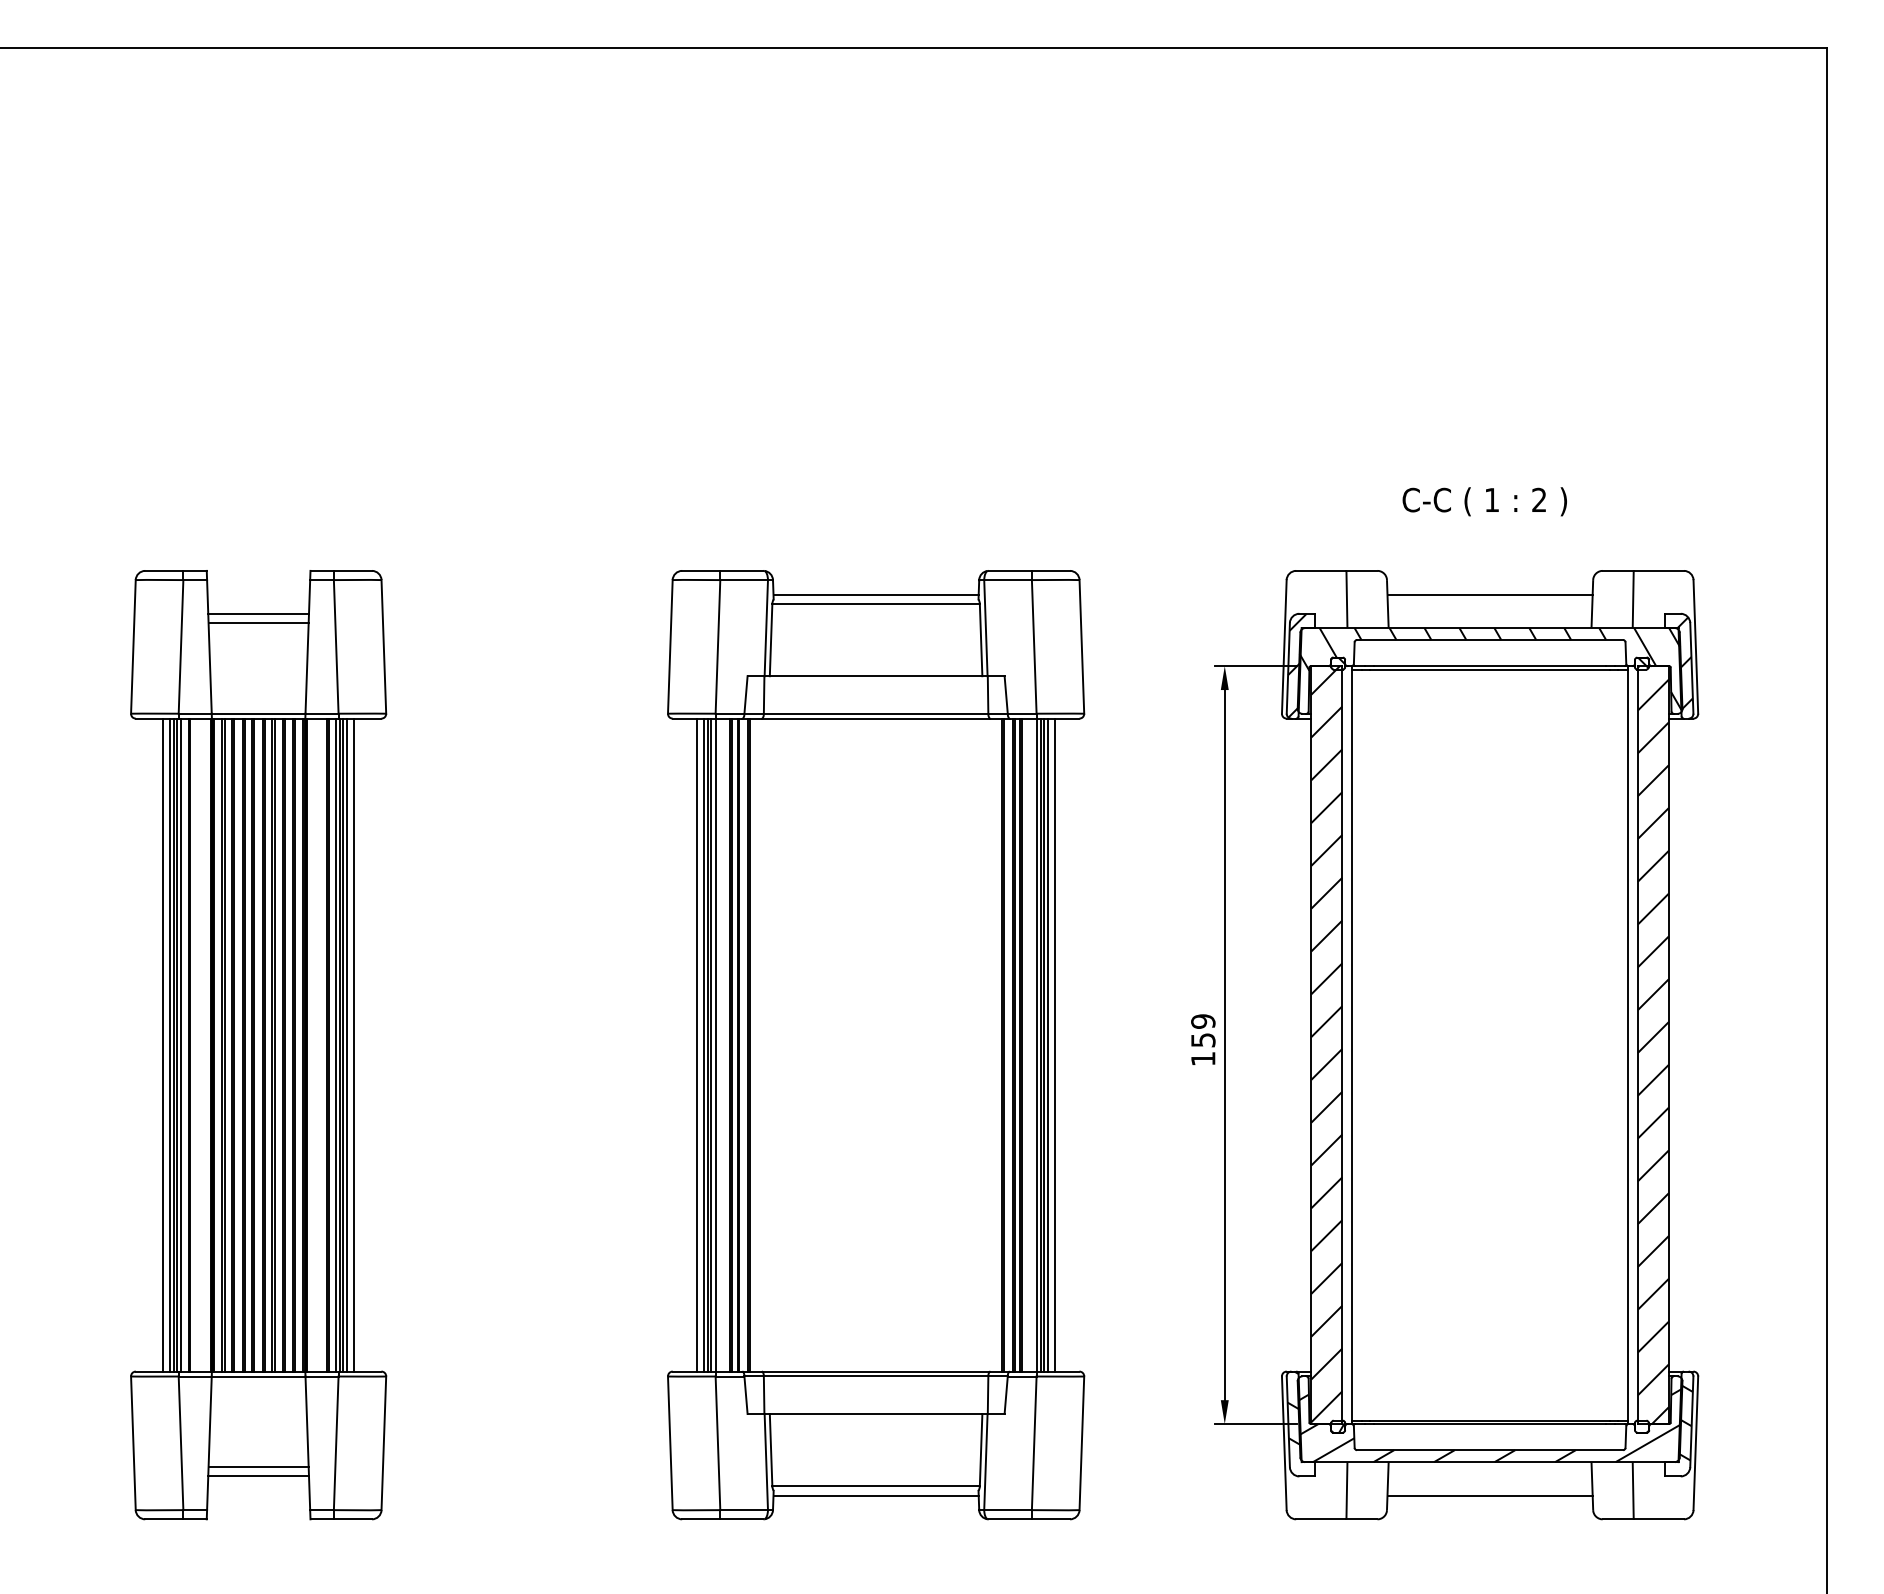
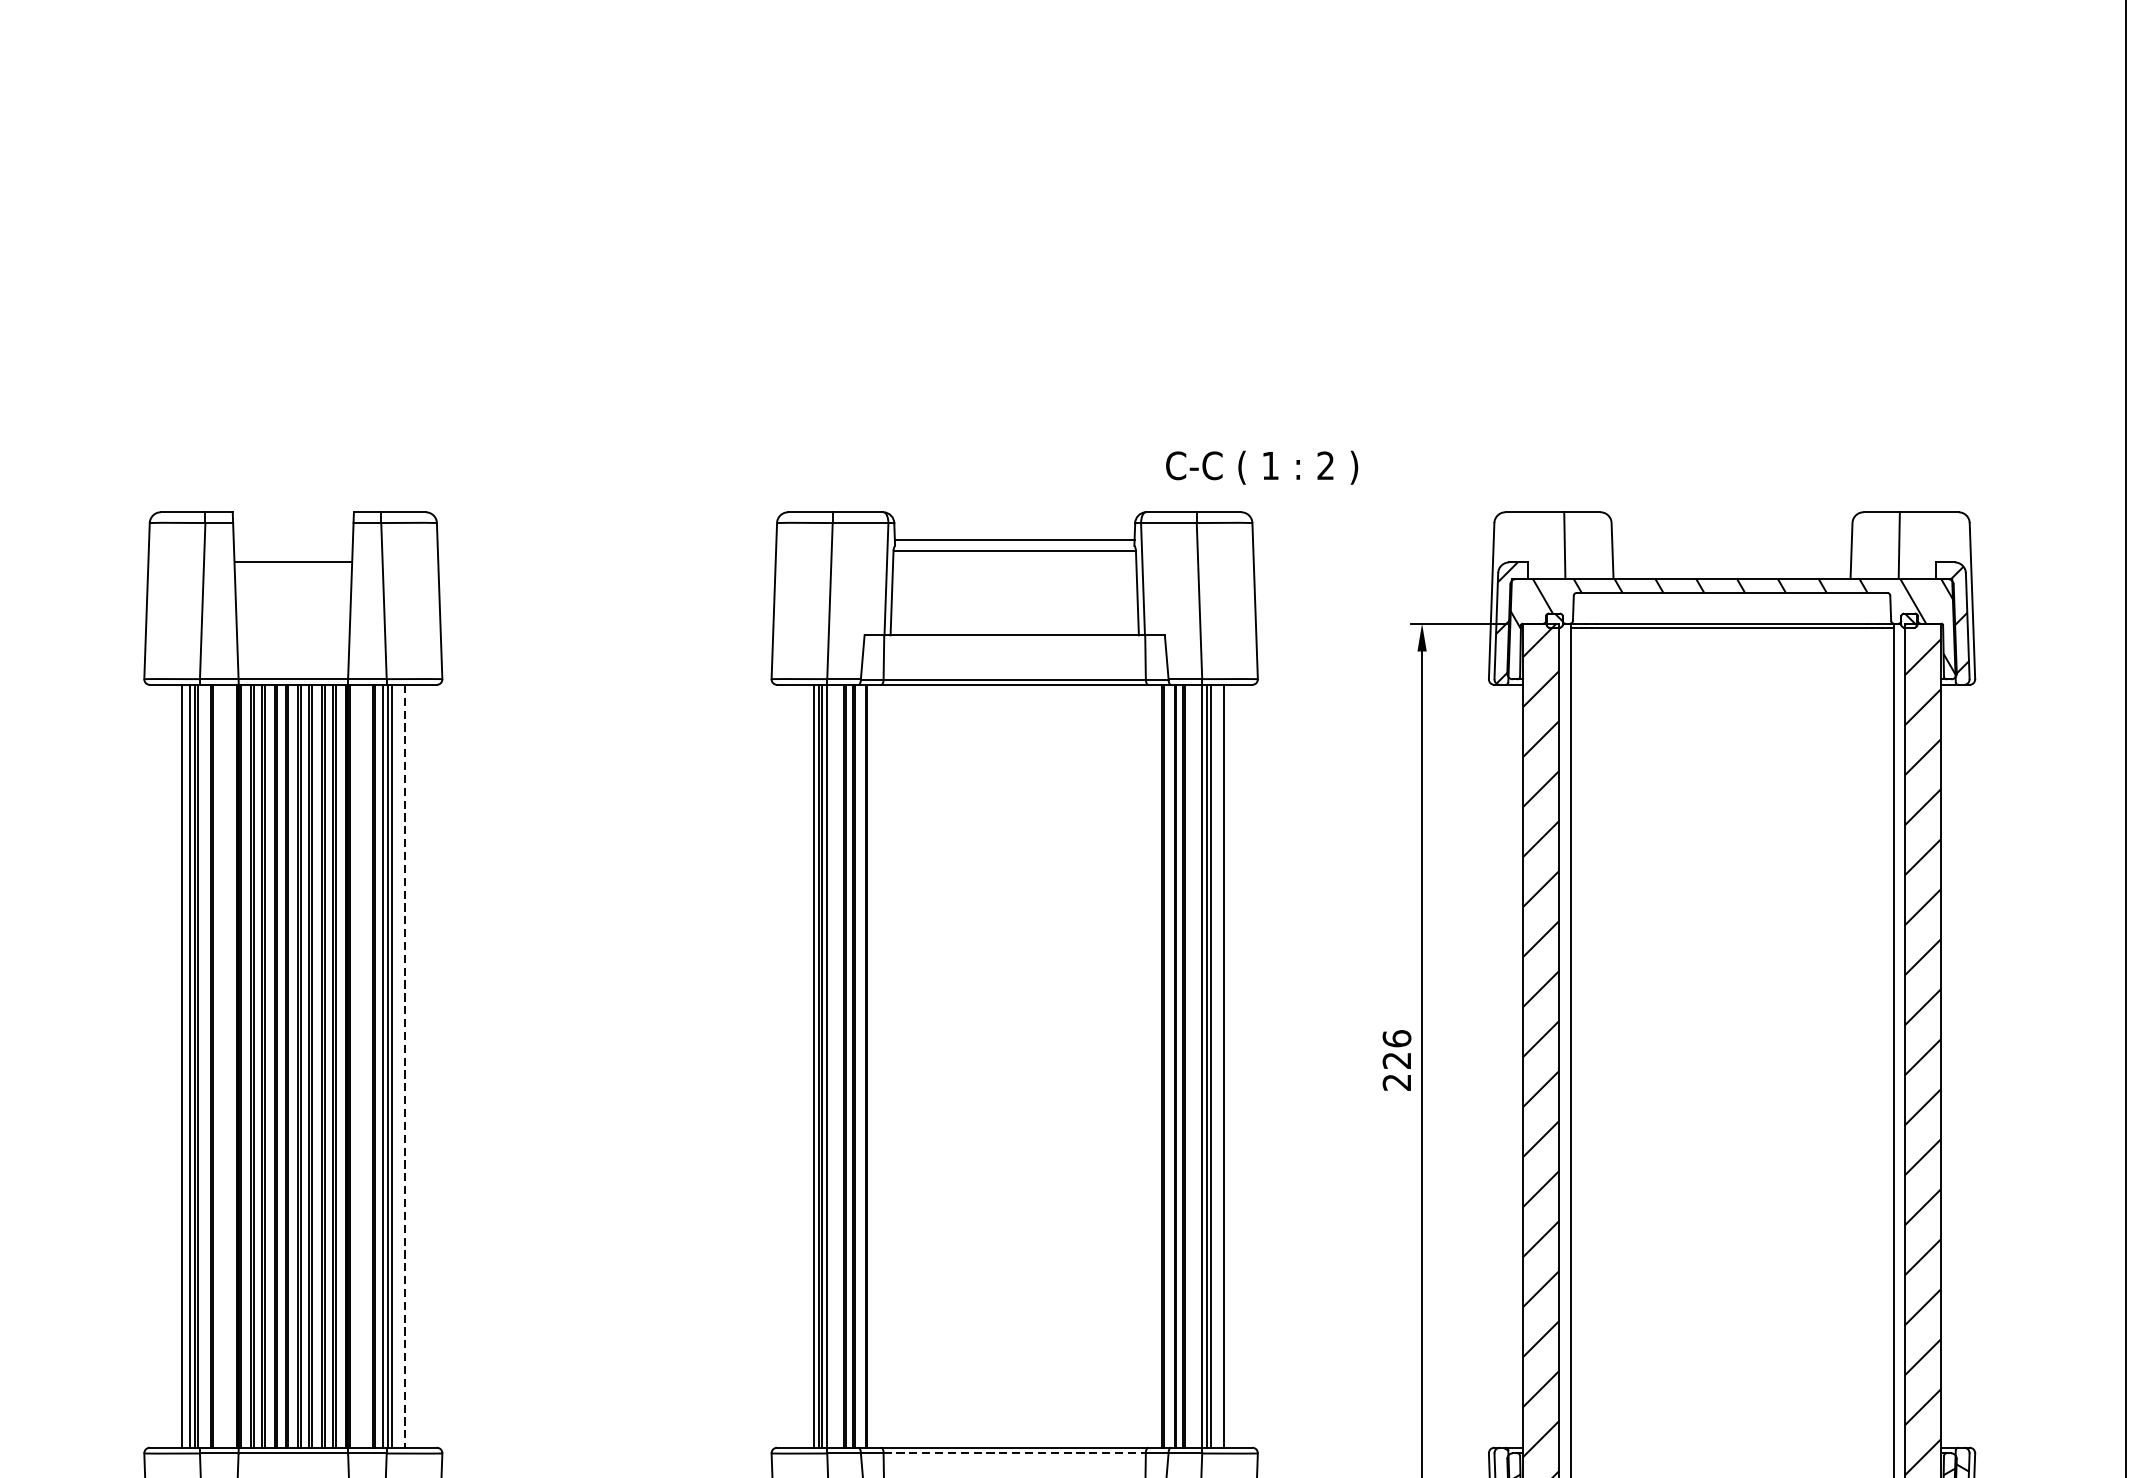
text: (1484, 501) -> (1261, 467), moved
line: (1489, 594) -> (1731, 539), removed
line: (258, 622) -> (293, 572), removed
text: (1203, 1040) -> (1397, 1060), 159 -> 226
line: (181, 1044) -> (203, 1065), removed
line: (346, 1044) -> (395, 1065), removed
line: (697, 1044) -> (806, 1065), removed
line: (1047, 1044) -> (1214, 1065), removed
line: (353, 1045) -> (404, 1066), solid -> dashed
line: (876, 1376) -> (1015, 1453), solid -> dashed

